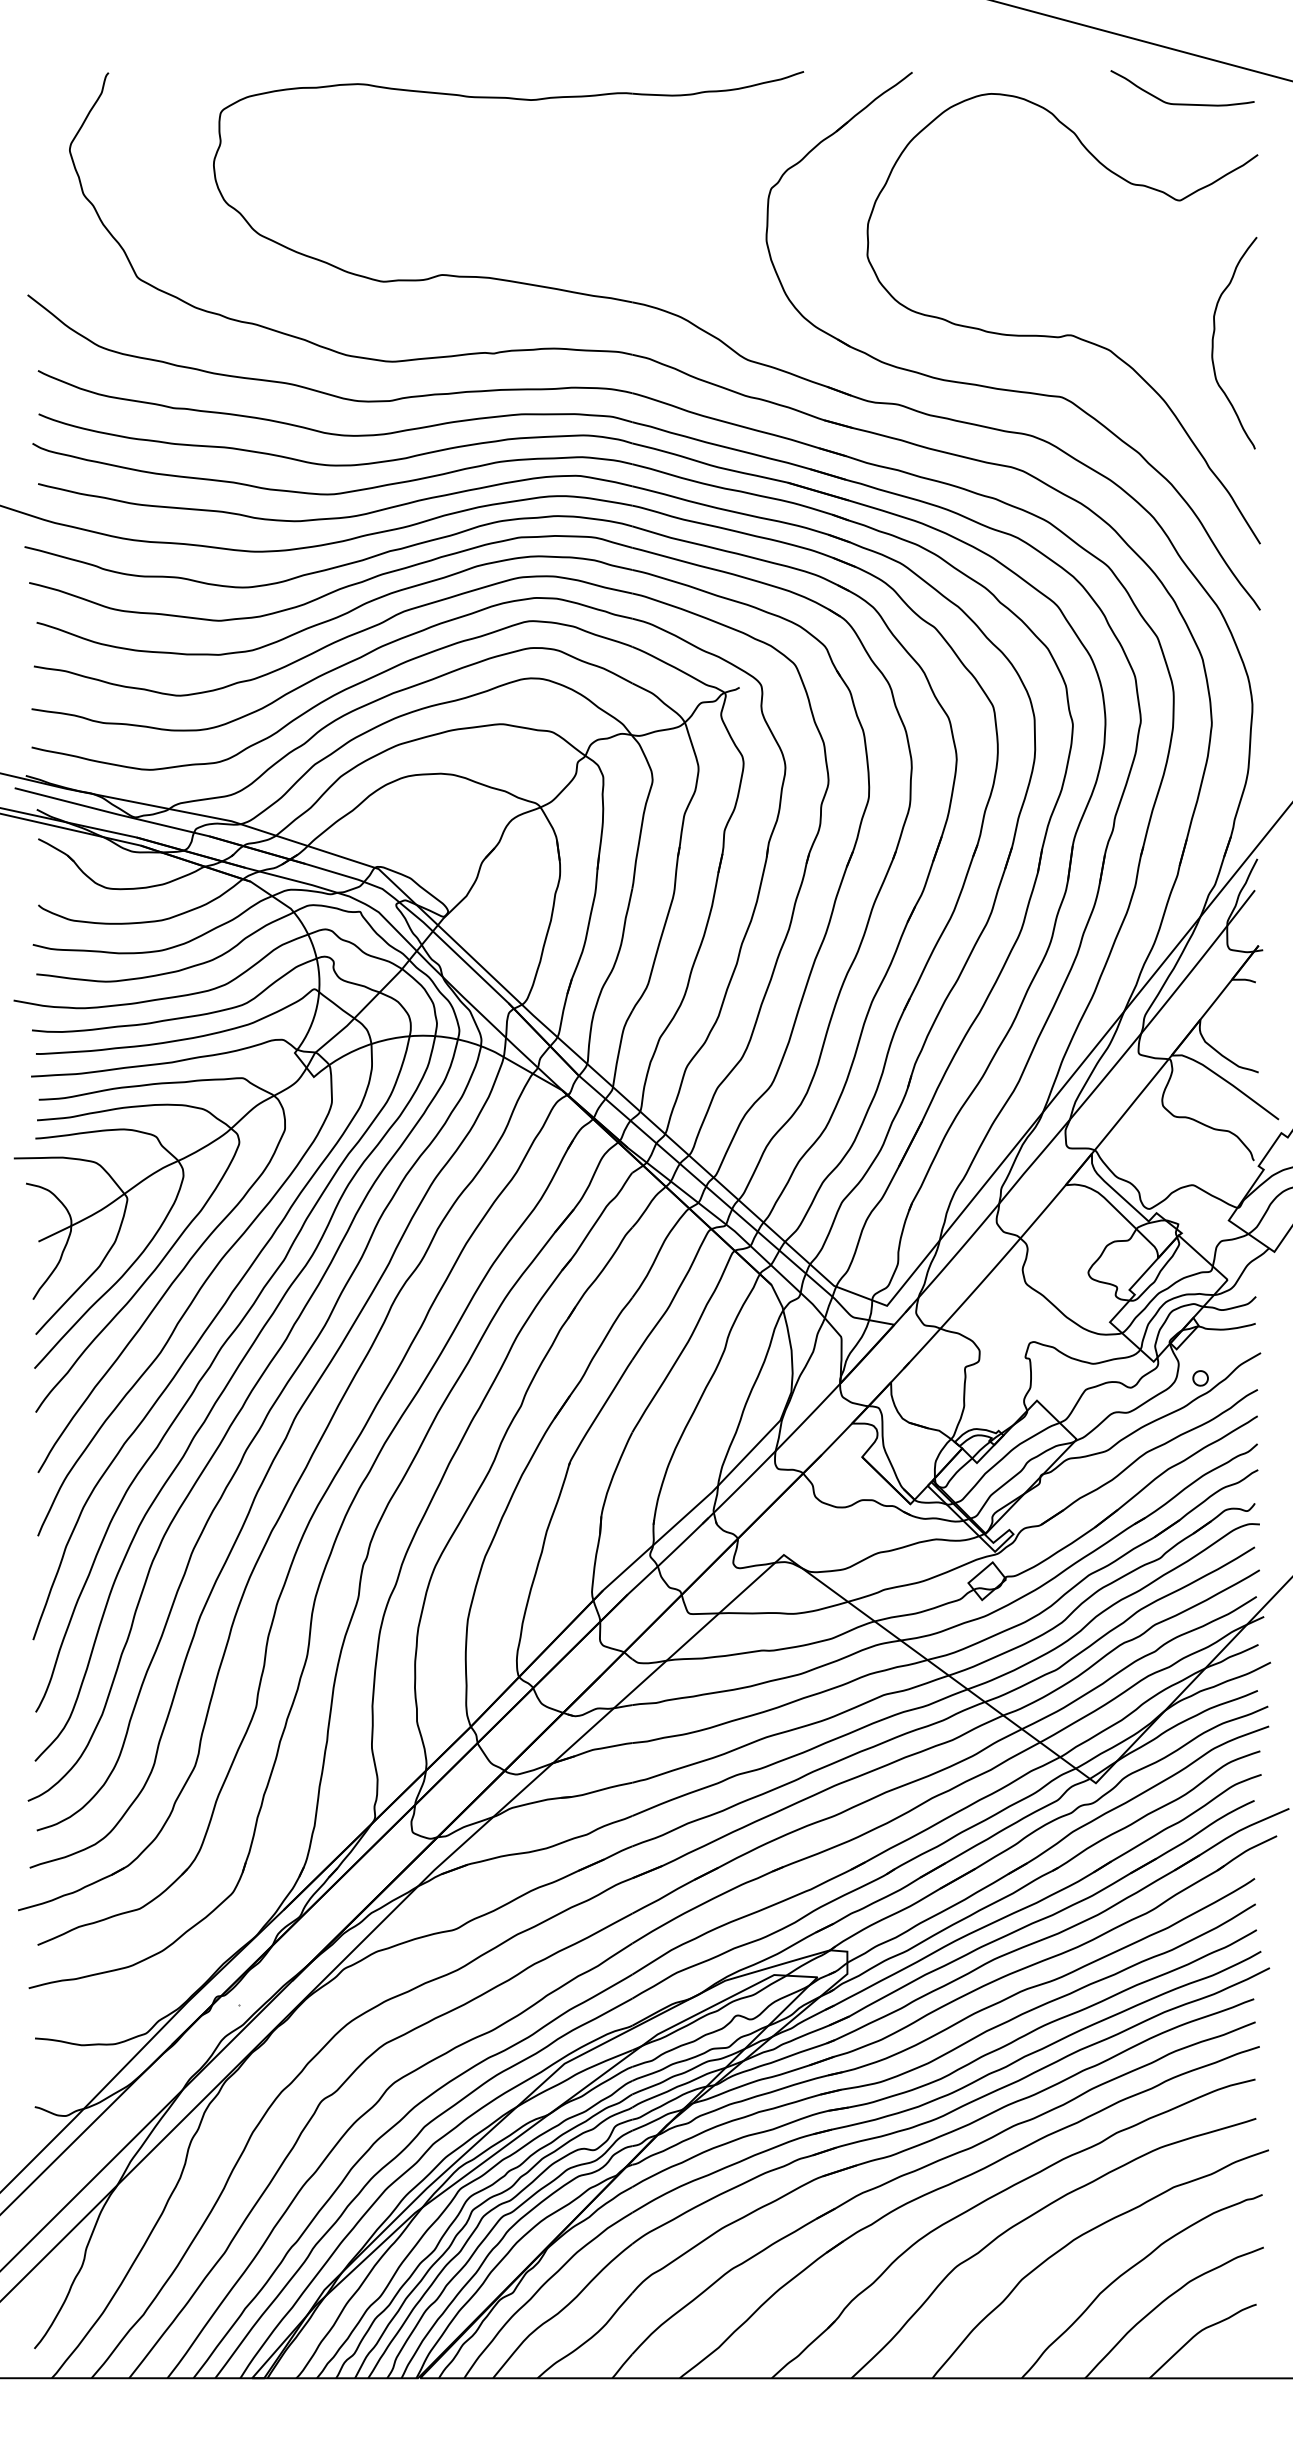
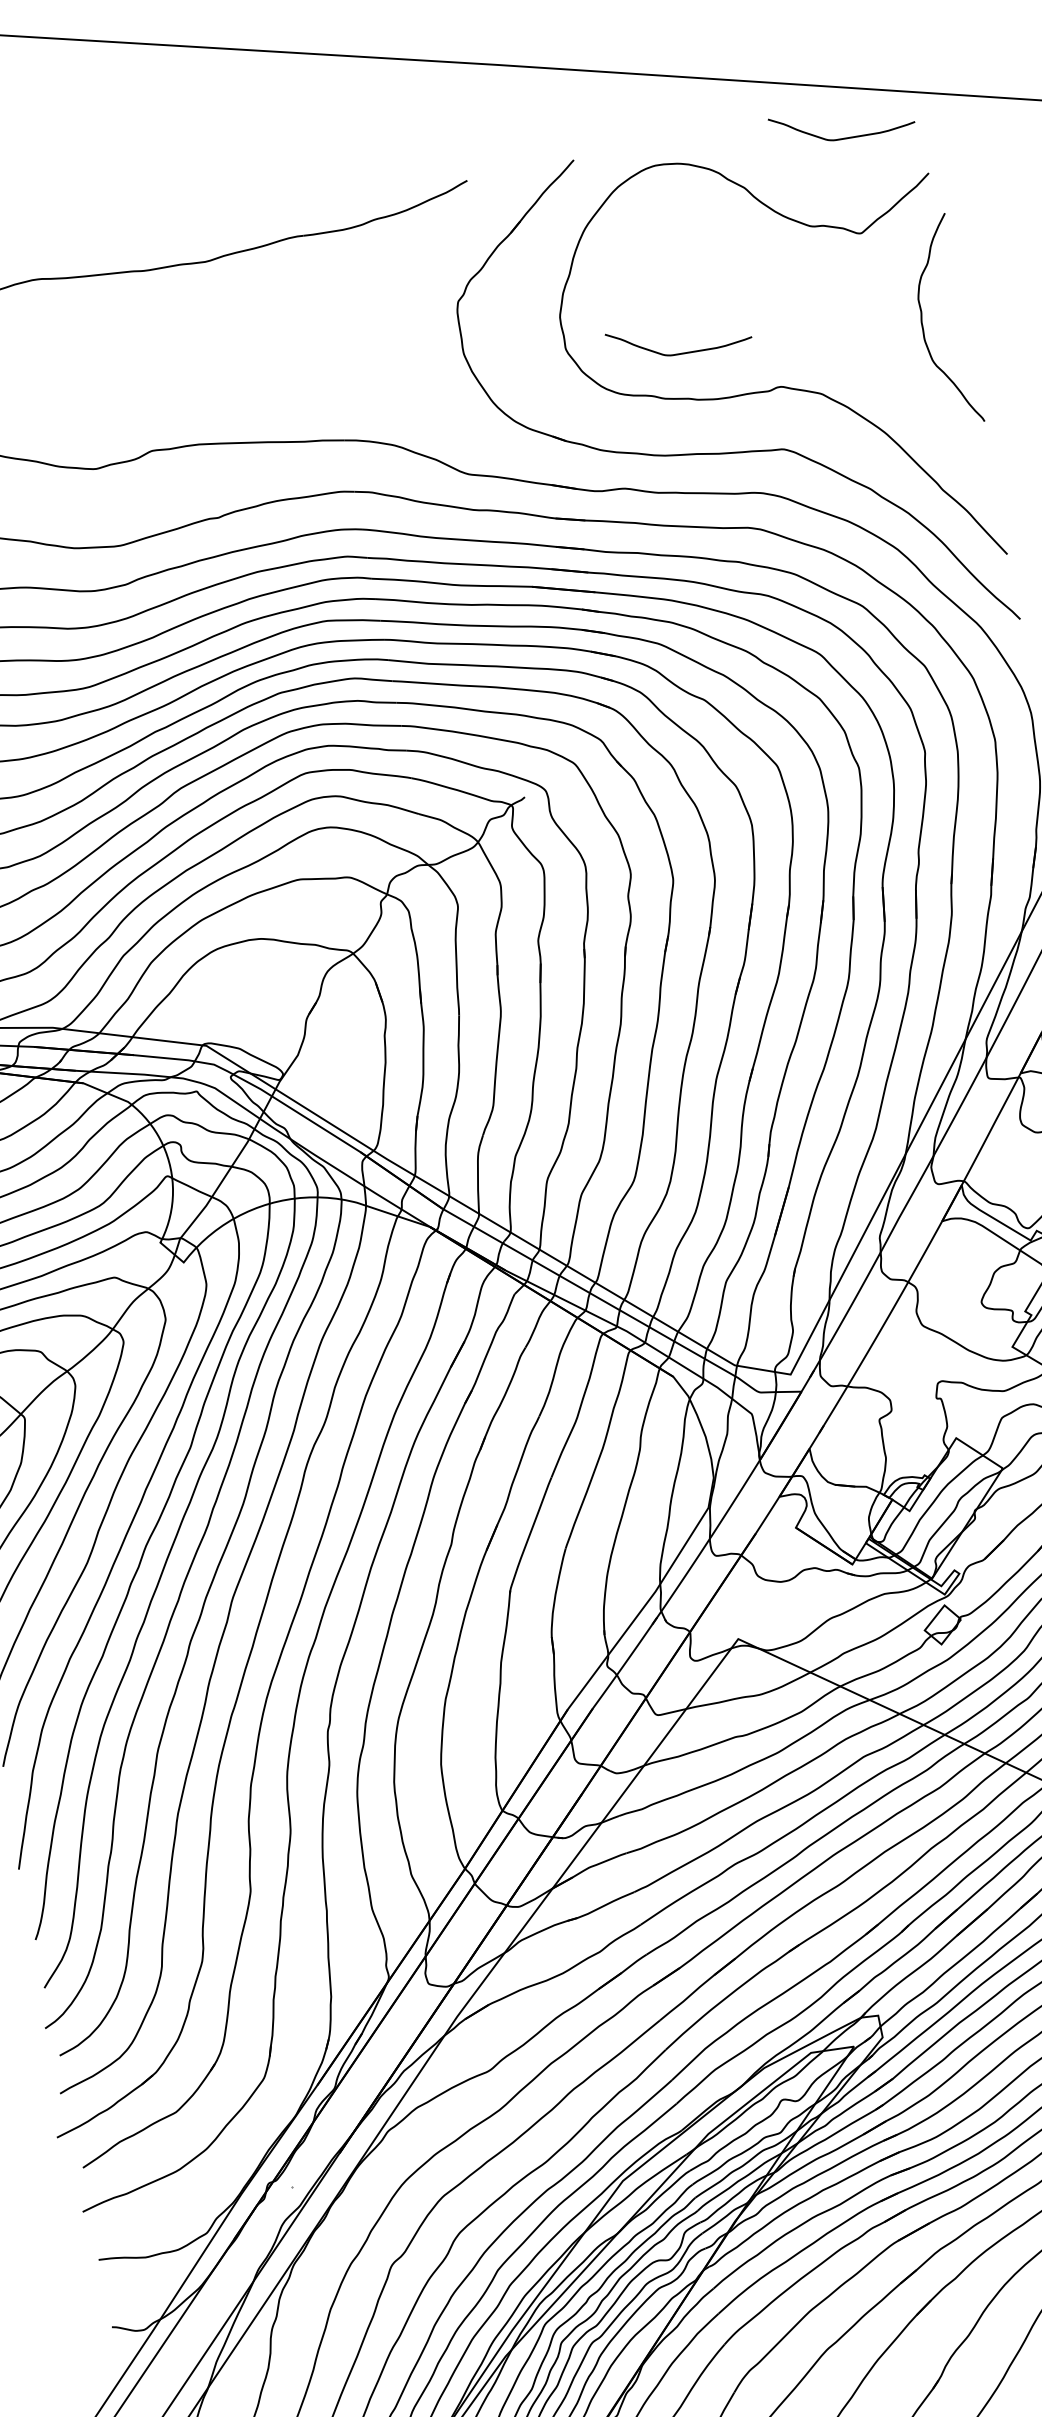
curve: (980, 282) -> (681, 352), added
curve: (1214, 336) -> (922, 318), moved

